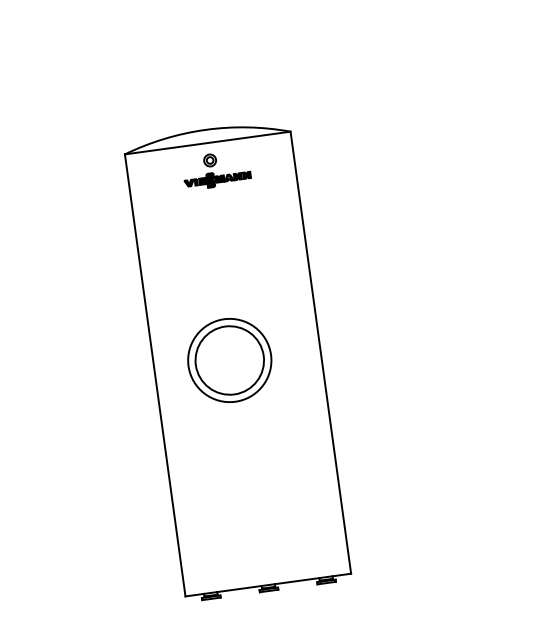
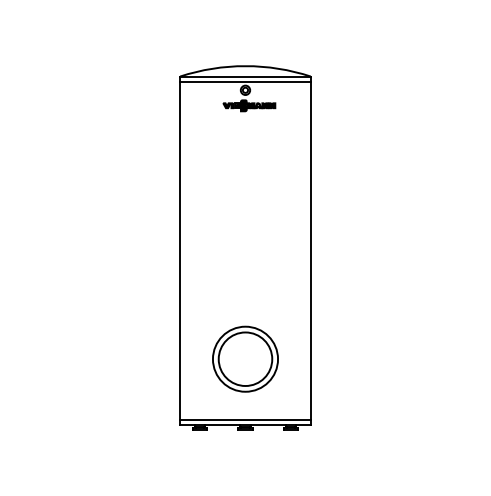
line: (208, 150) -> (245, 82), added
part: (229, 359) -> (245, 358), moved
line: (267, 577) -> (245, 419), added

